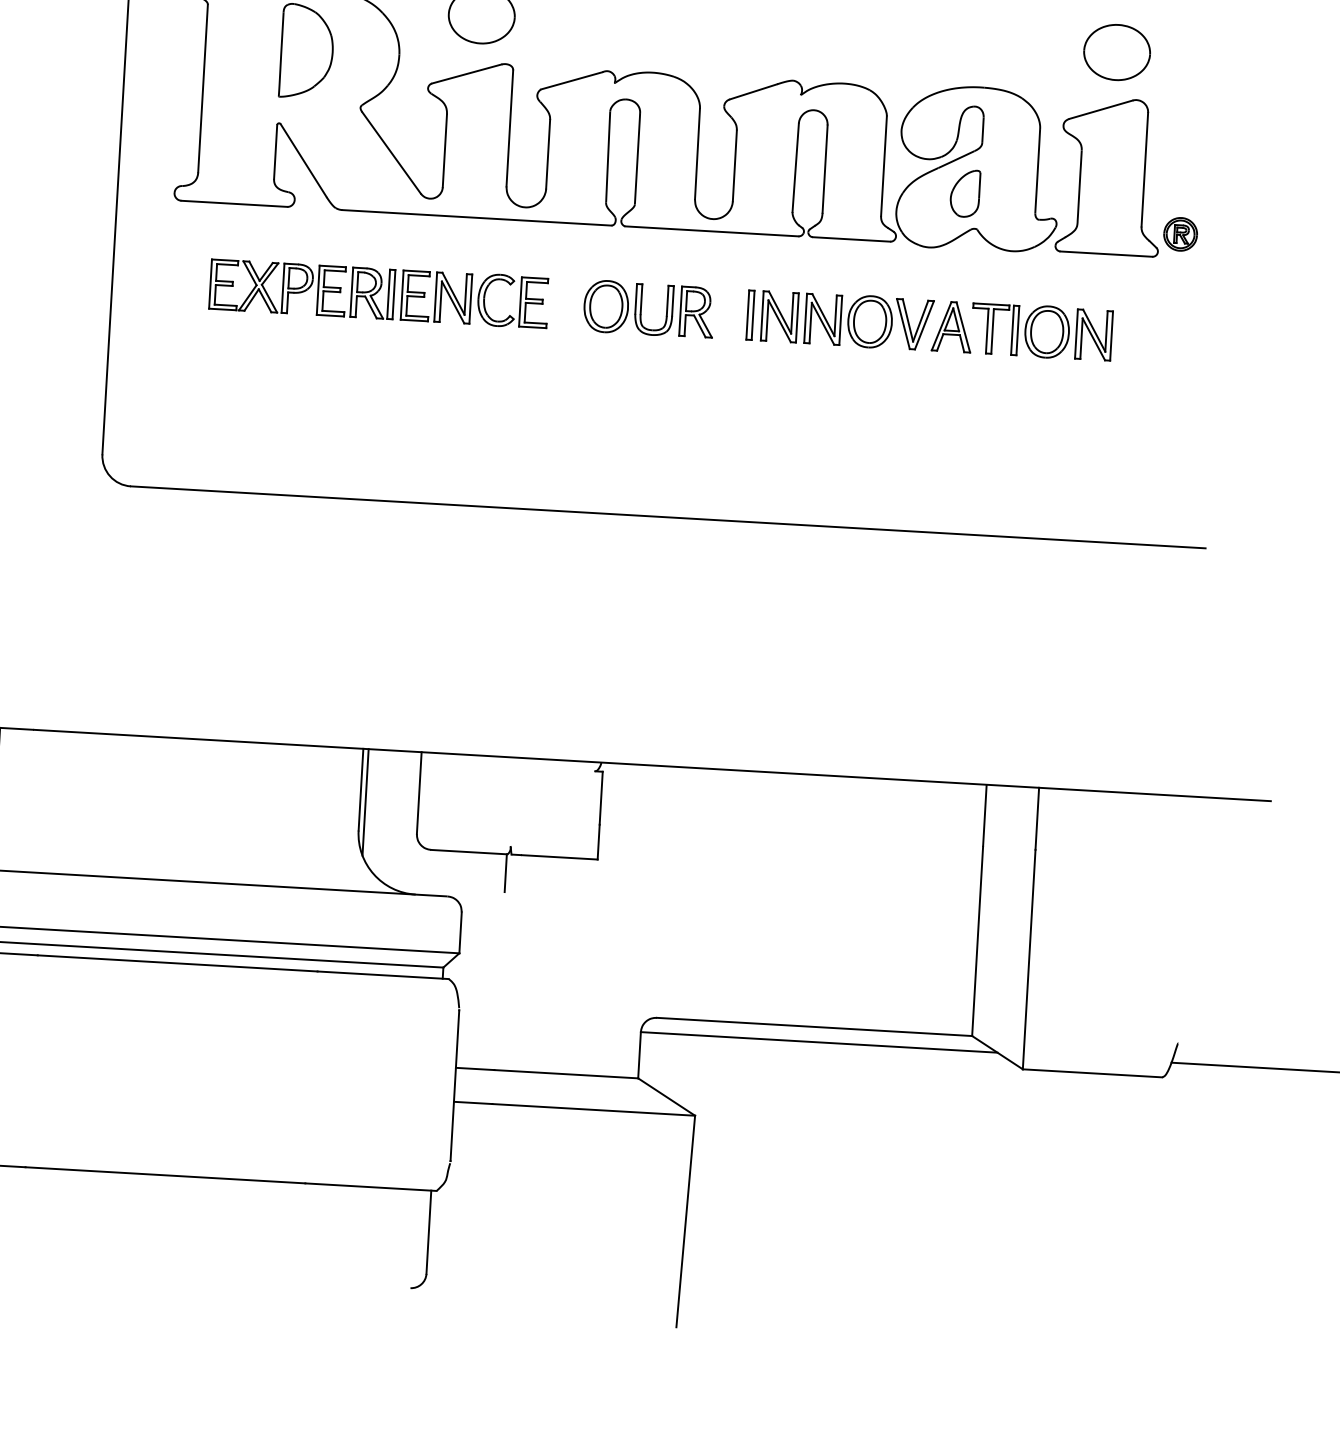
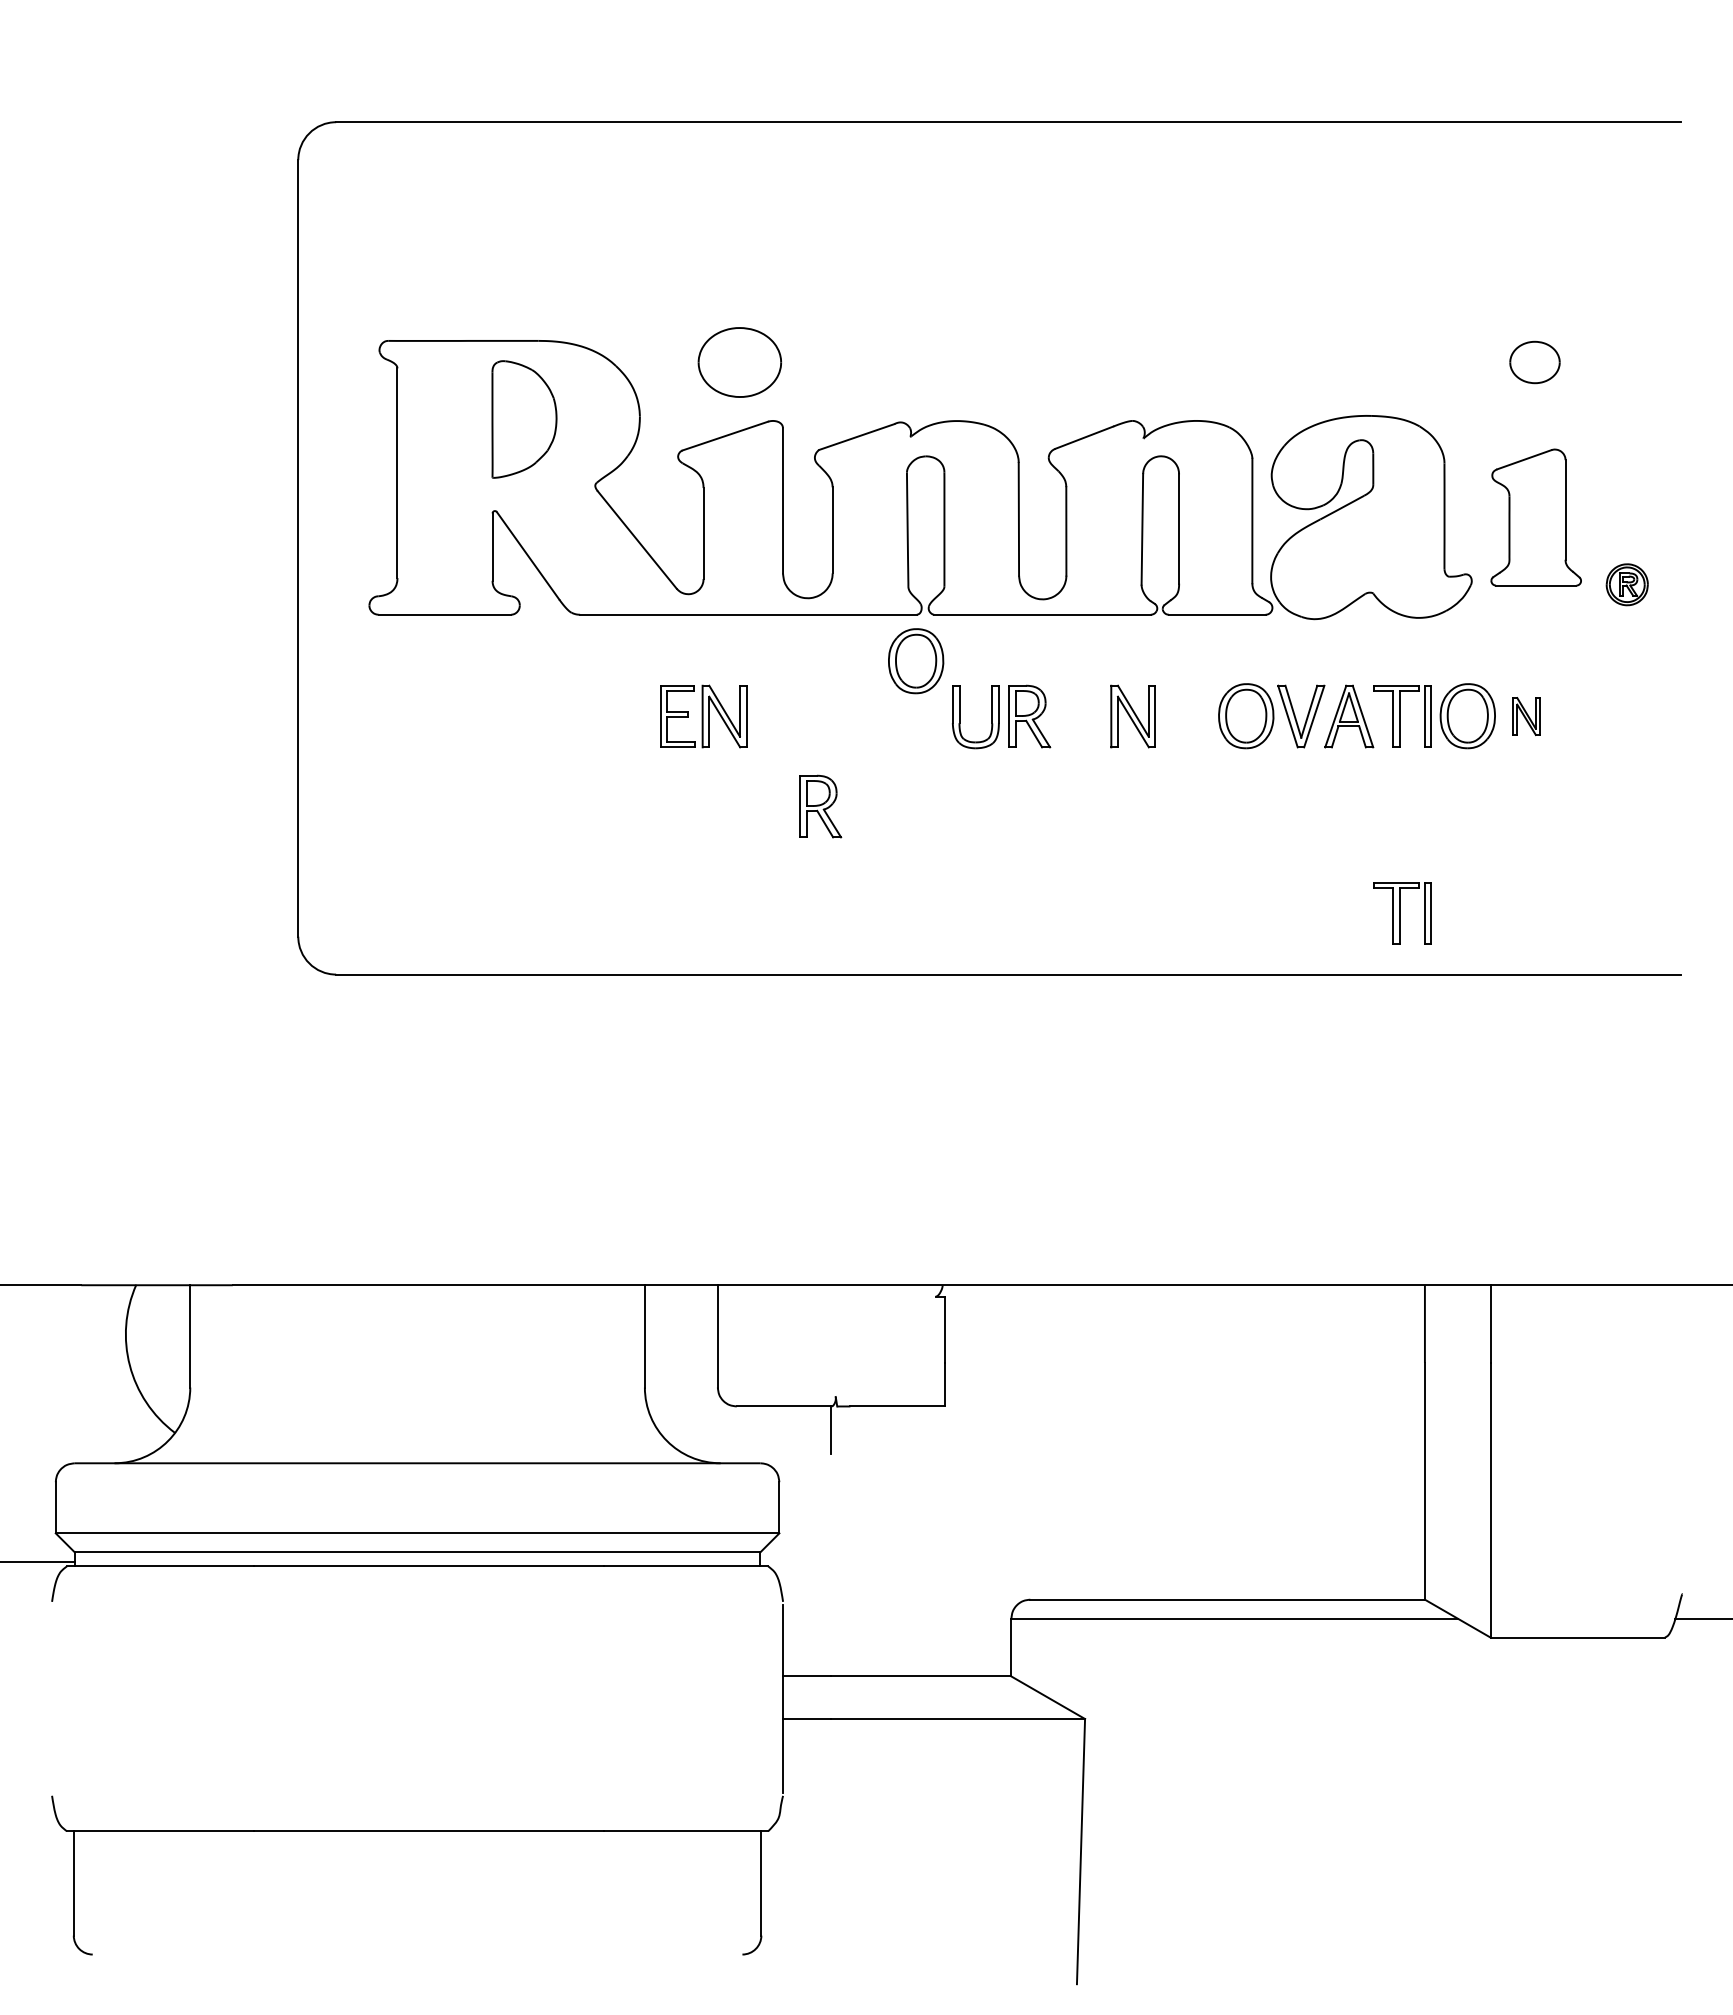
part: (1116, 52) -> (1534, 362), size x0.6
part: (1111, 176) -> (1536, 517), size x0.7
part: (965, 193) -> (1355, 549), removed
part: (302, 289) -> (535, 716), removed
part: (520, 301) -> (808, 716), removed
part: (606, 306) -> (916, 661), moved
part: (750, 315) -> (1096, 716), removed
part: (823, 319) -> (1187, 716), removed
part: (1094, 334) -> (1526, 716), size x0.6
part: (525, 374) -> (820, 806), added
part: (985, 486) -> (1402, 913), added
line: (365, 802) -> (651, 1351), removed

